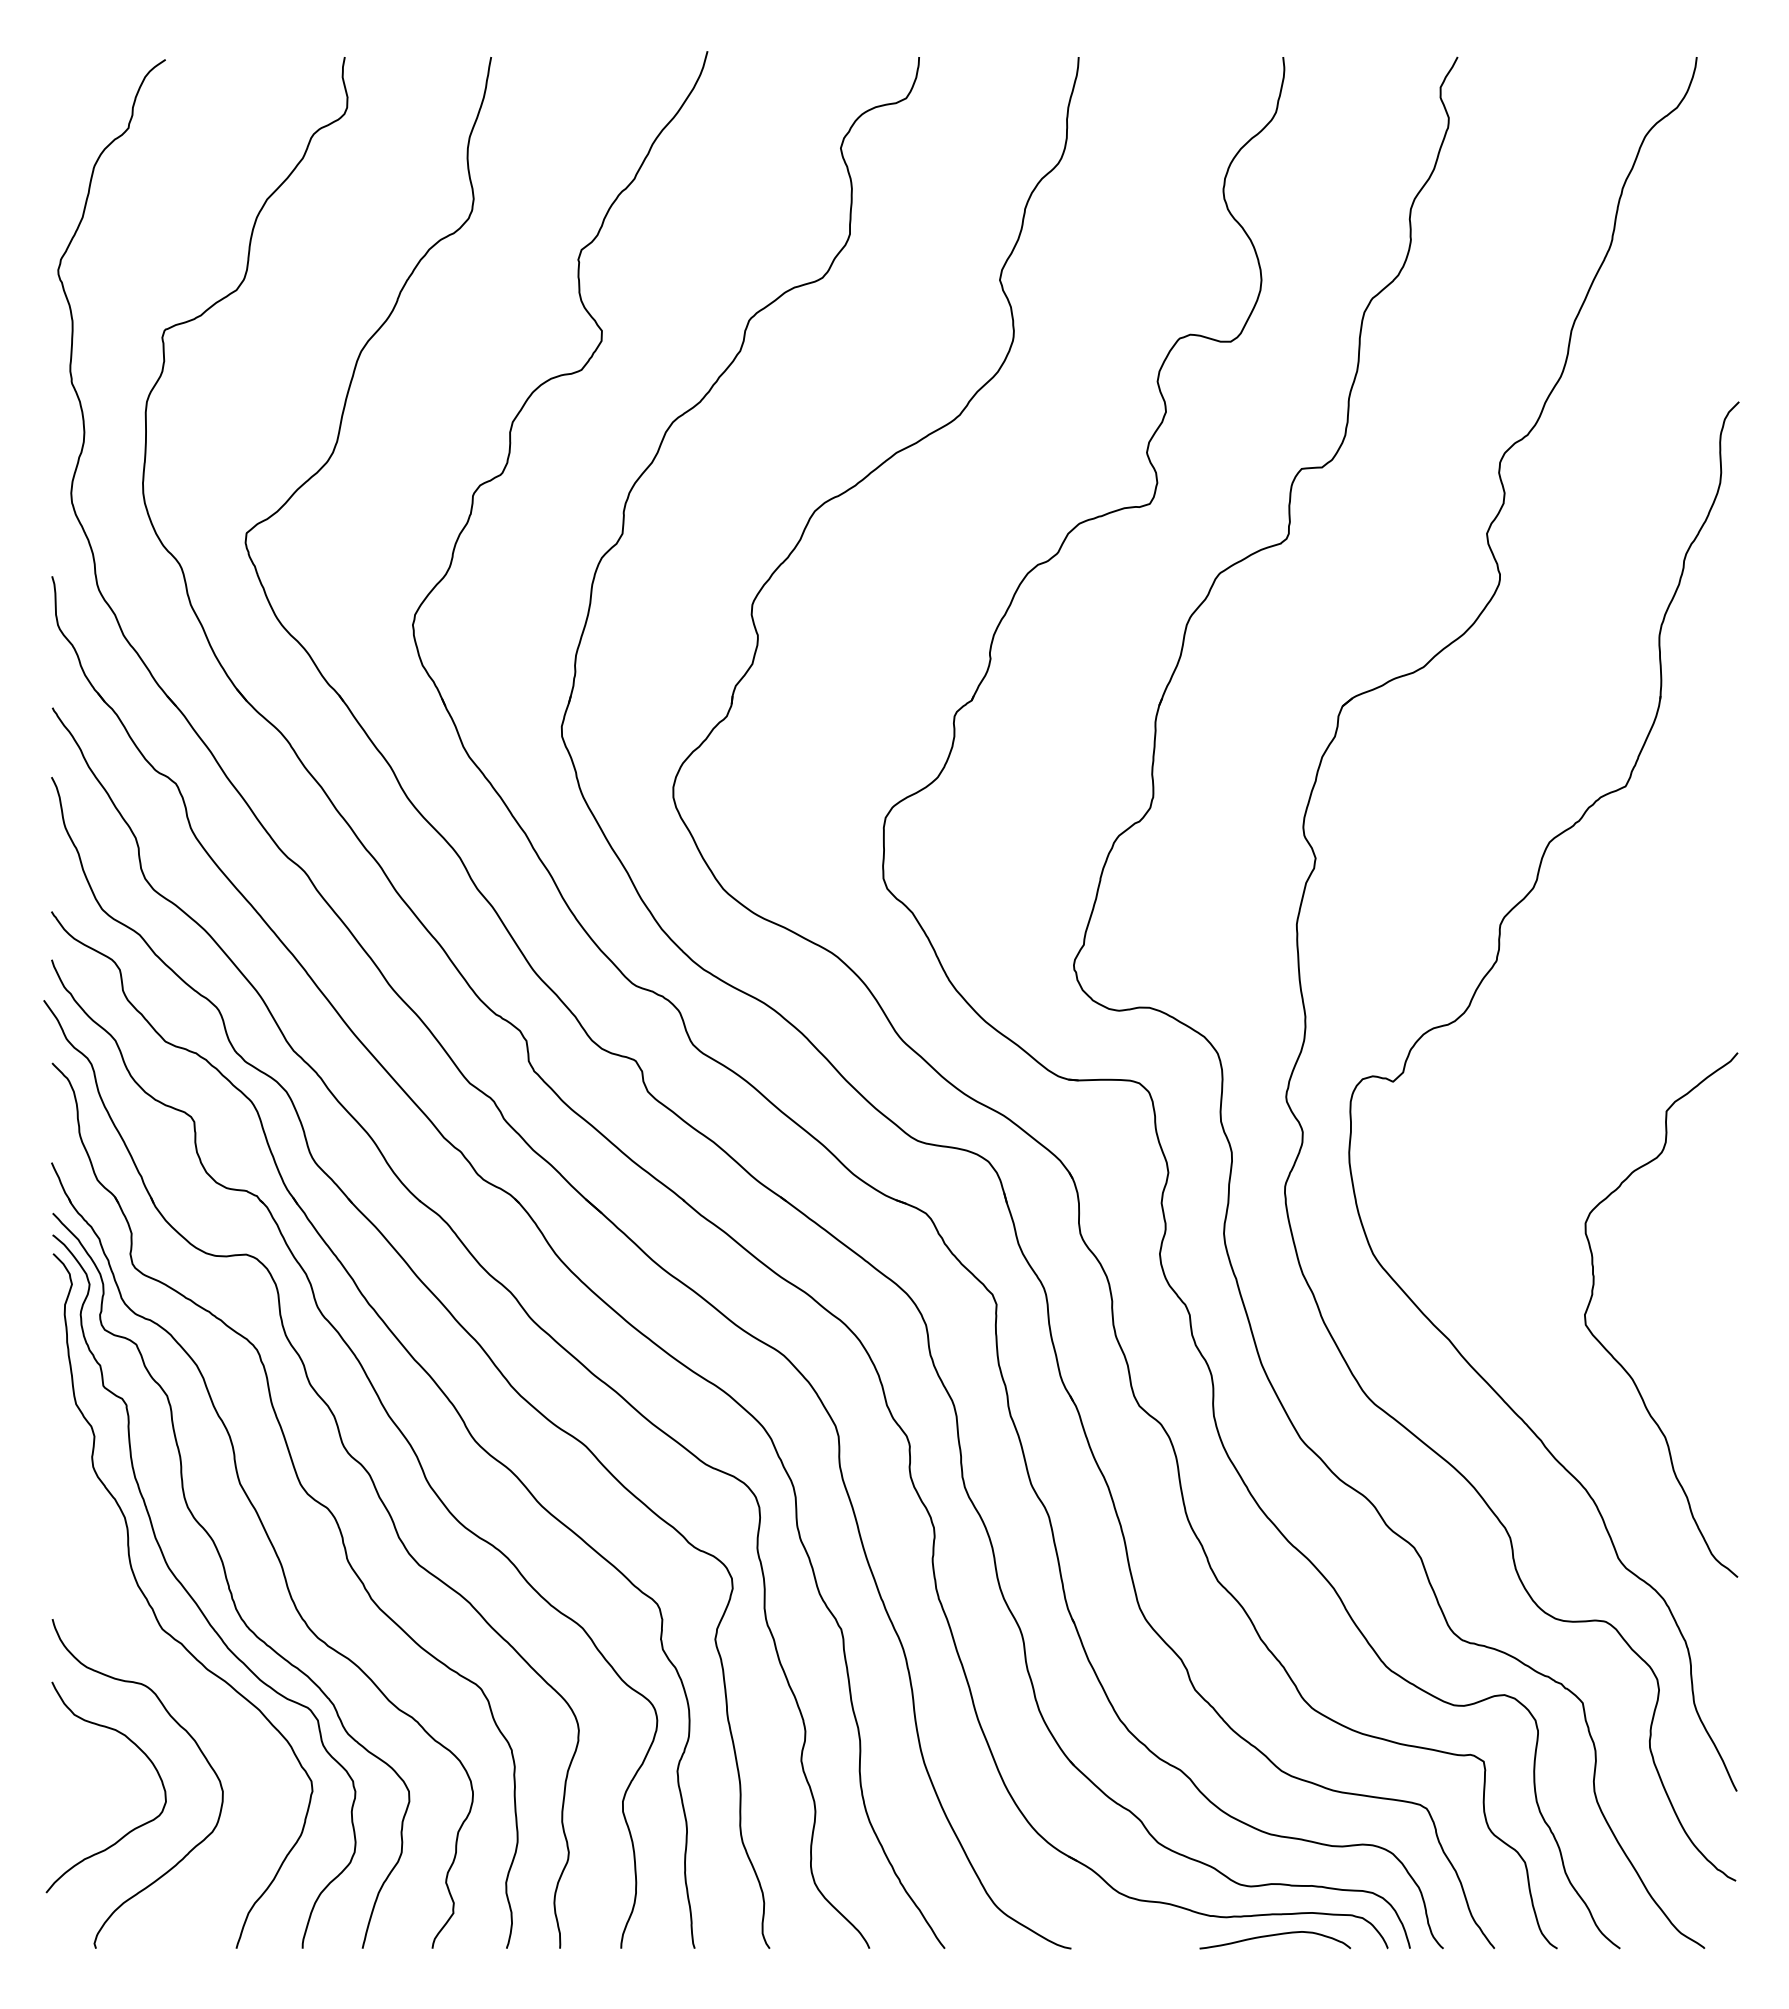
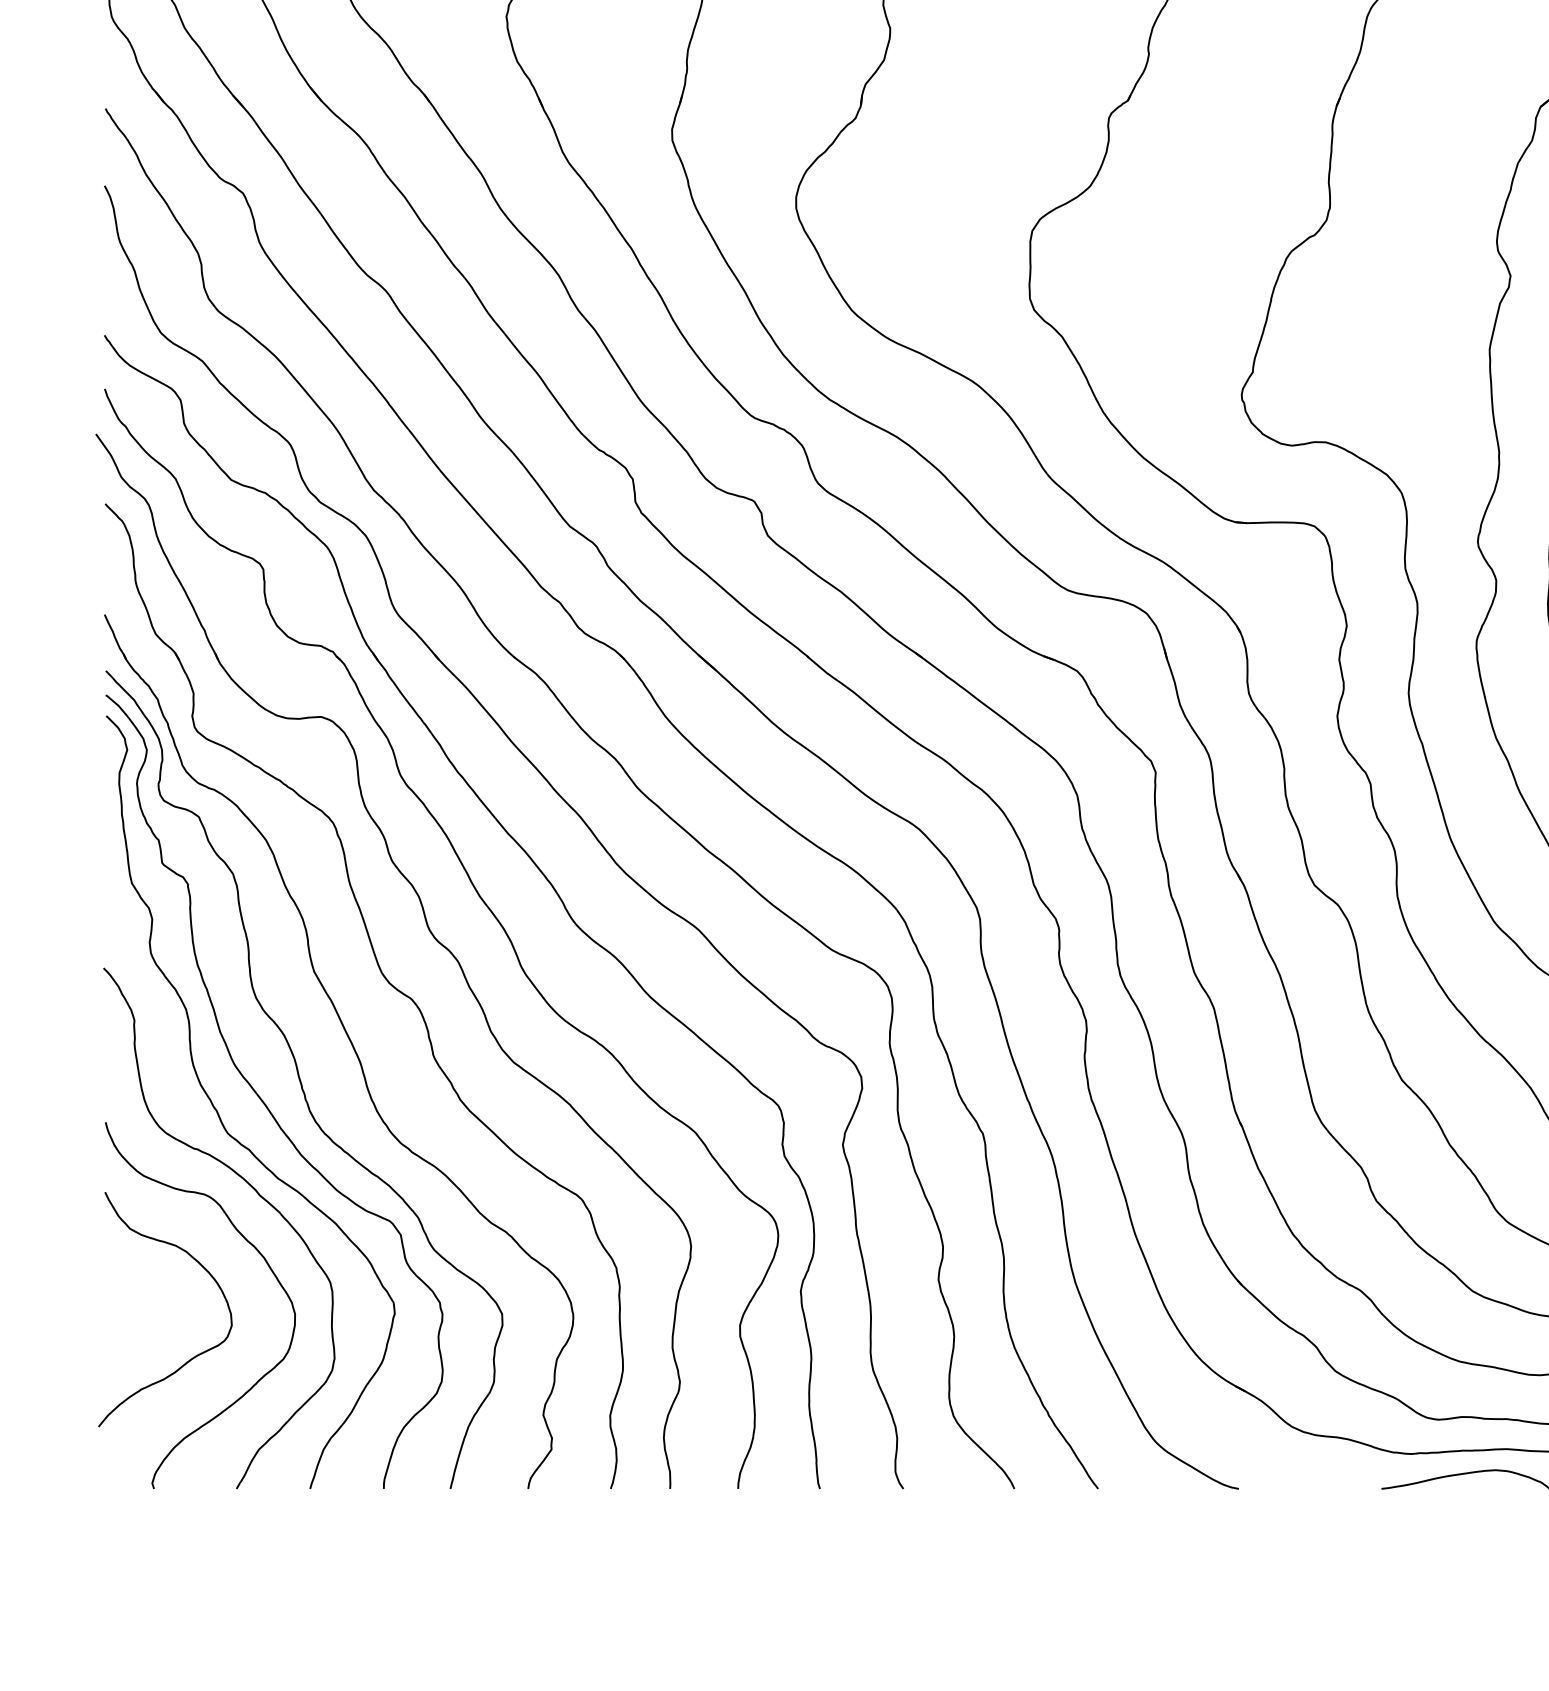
curve: (188, 1683) -> (256, 1193), added

